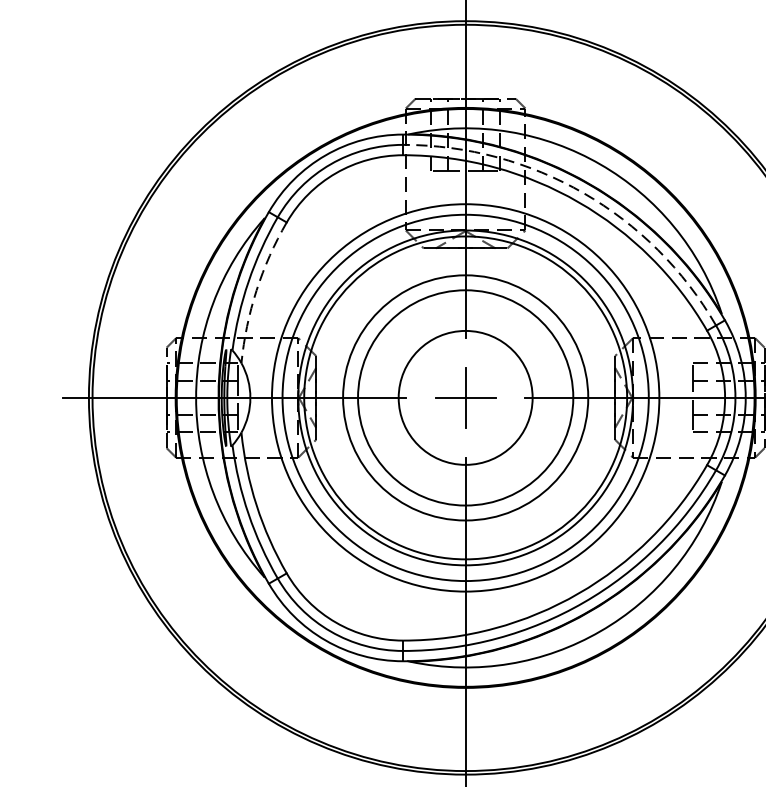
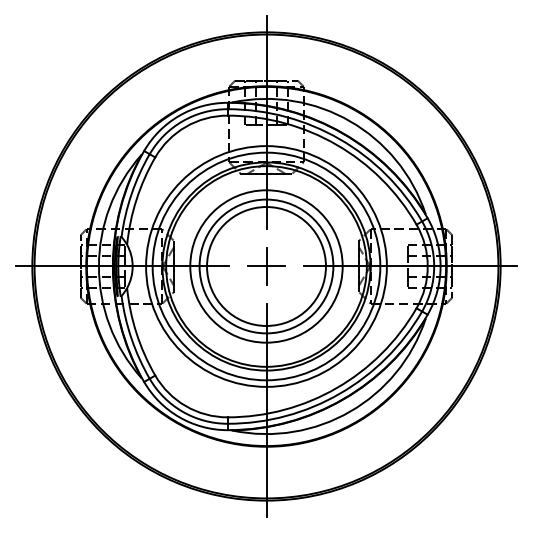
arc: (583, 193) -> (339, 139), dashed -> solid
arc: (256, 290) -> (136, 199), dashed -> solid
circle: (465, 397) -> (266, 266), size x1.43

